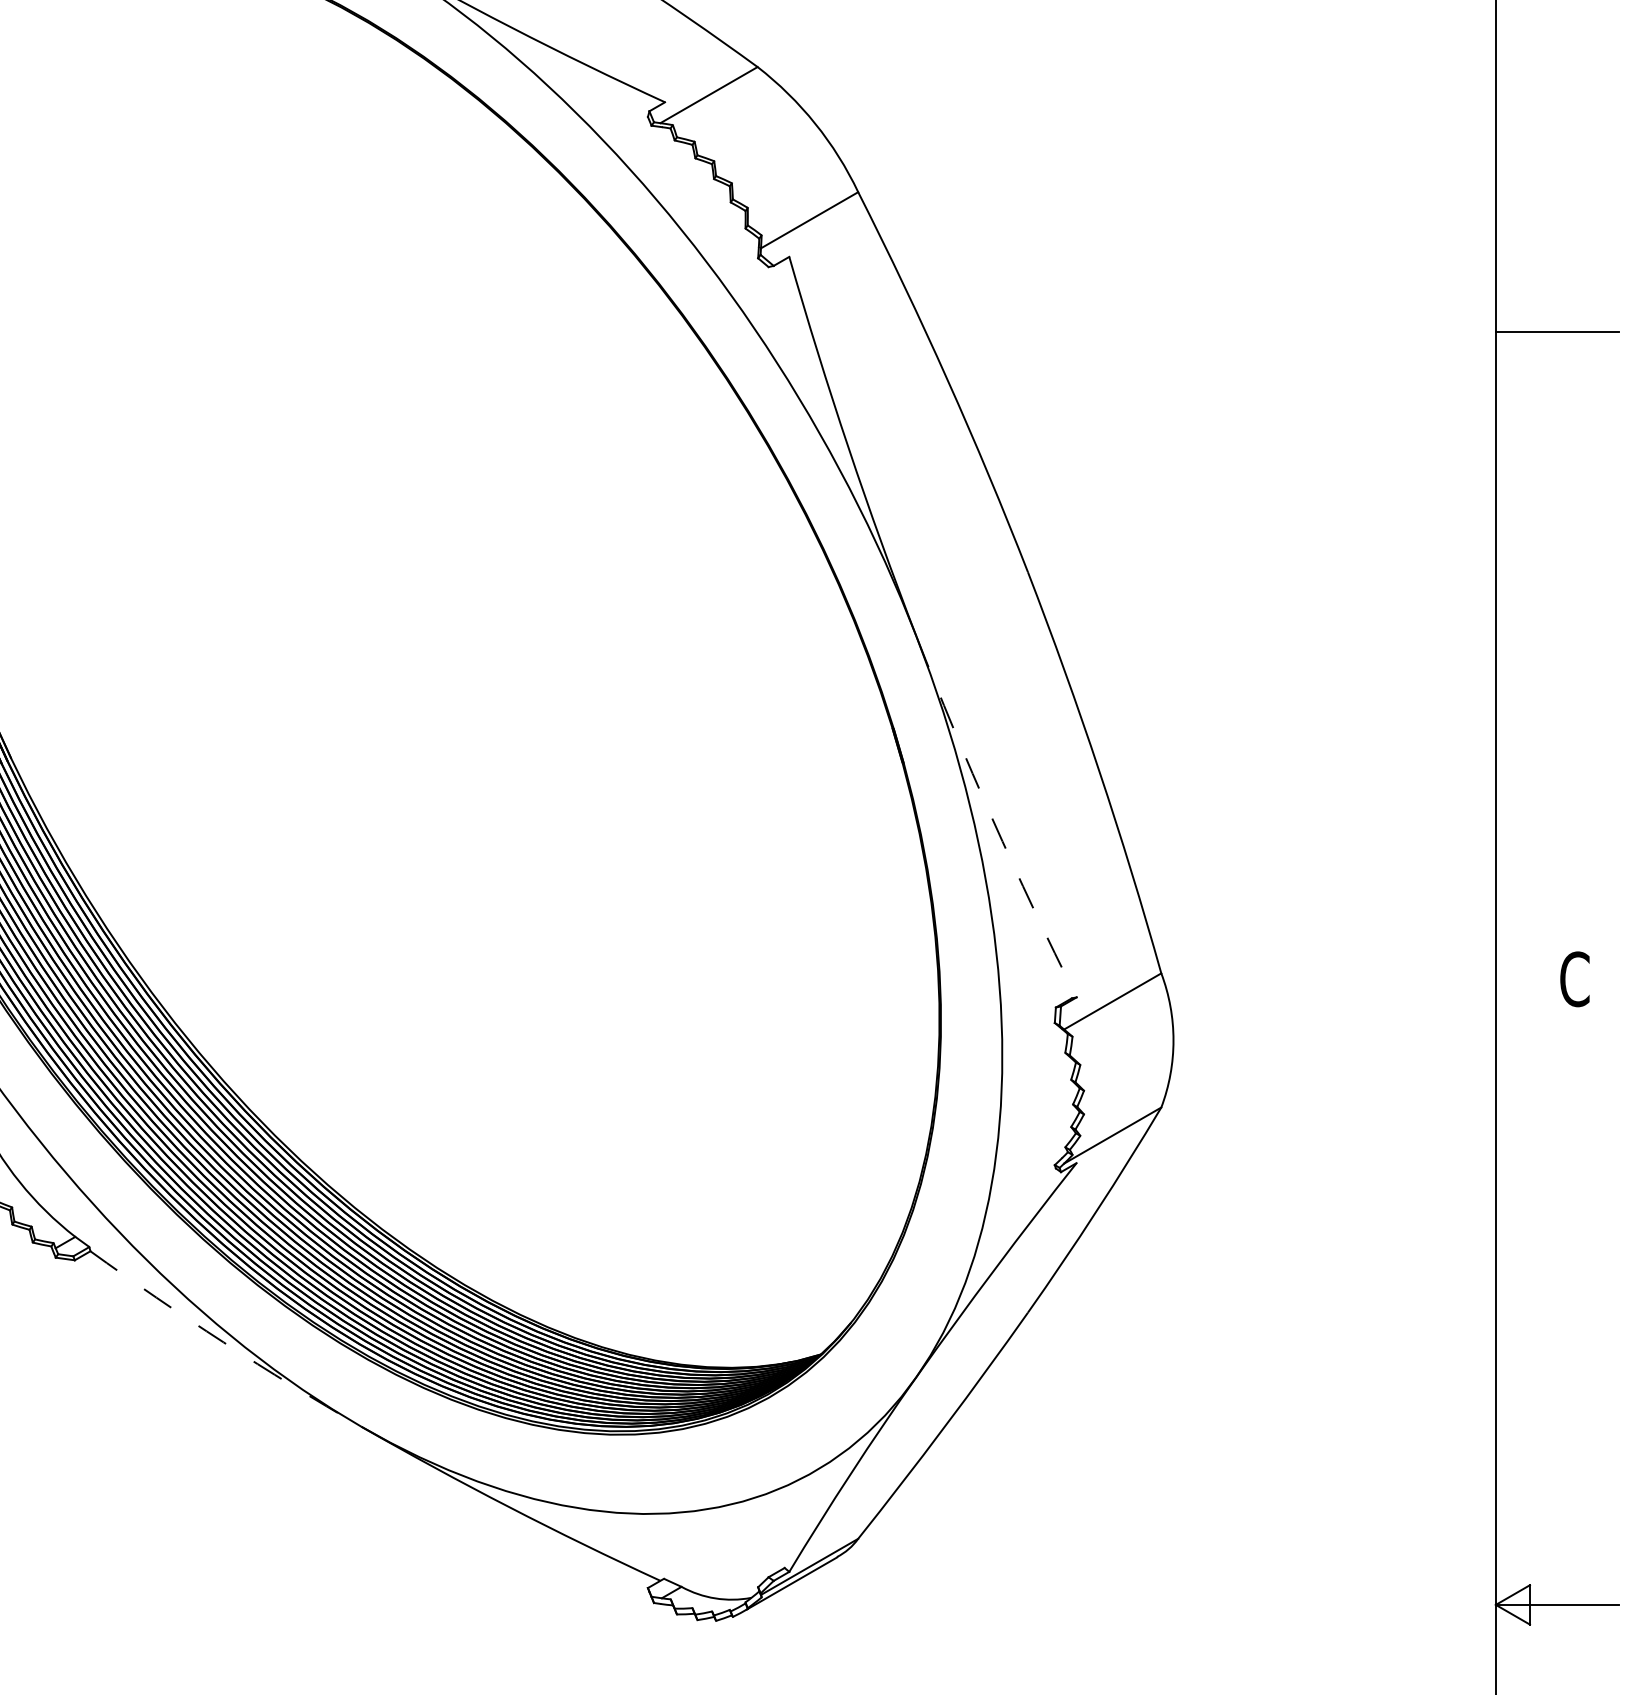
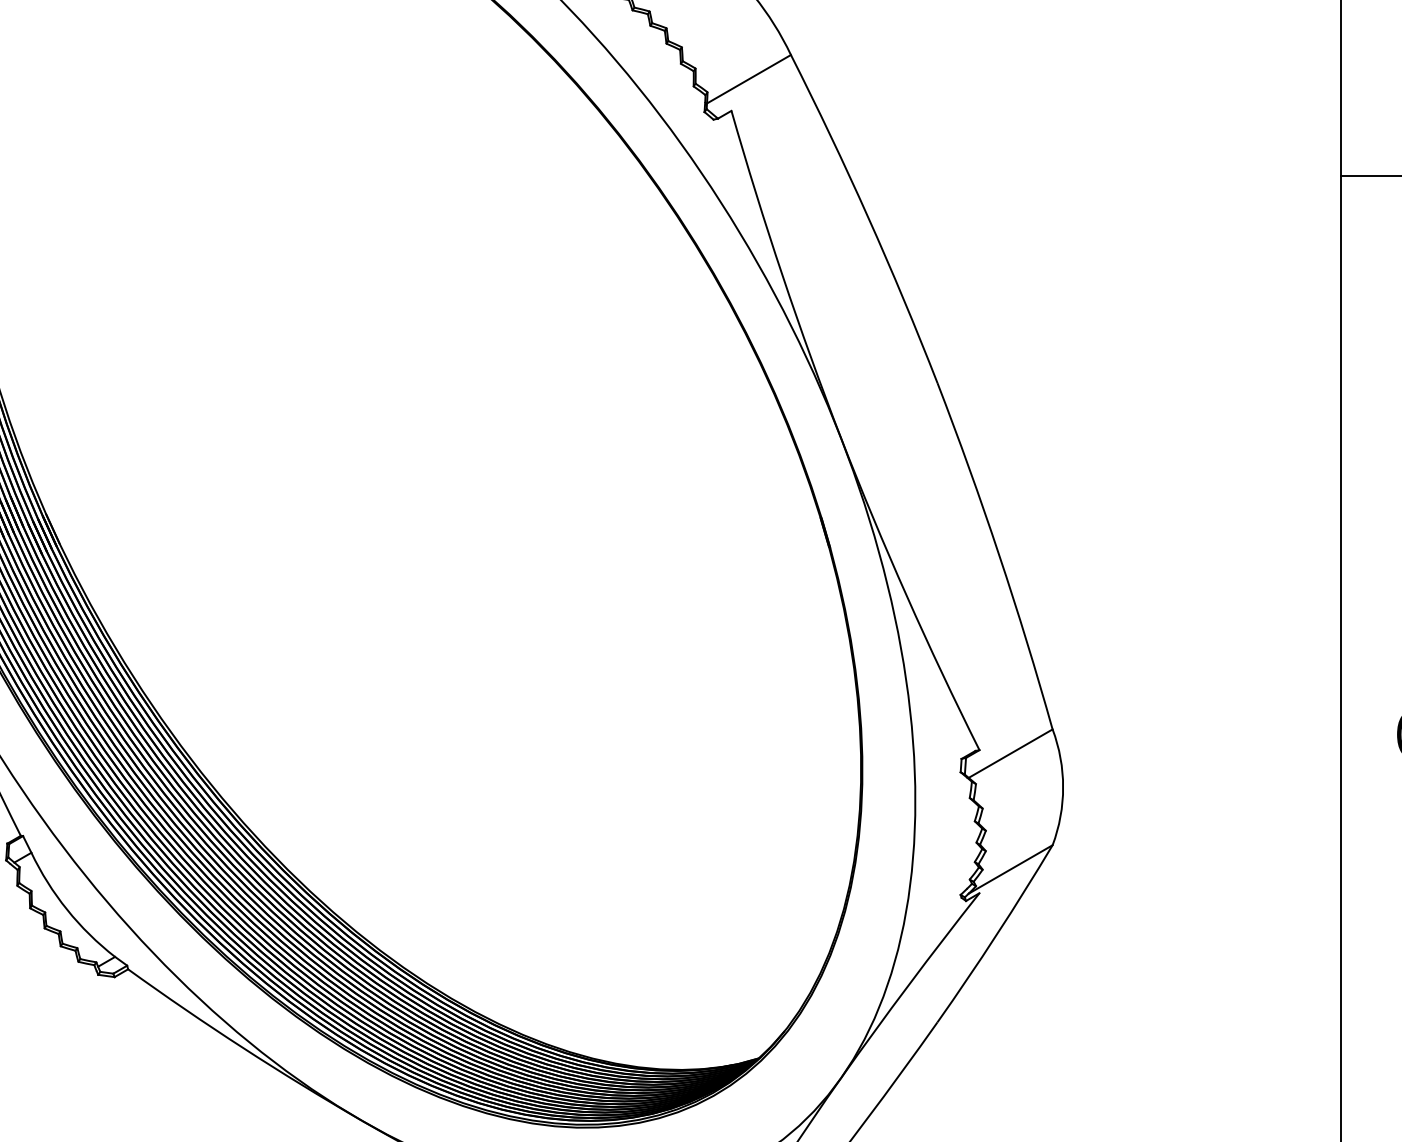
arc: (992, 818) -> (906, 595), dashed -> solid
arc: (223, 1342) -> (243, 1048), dashed -> solid

